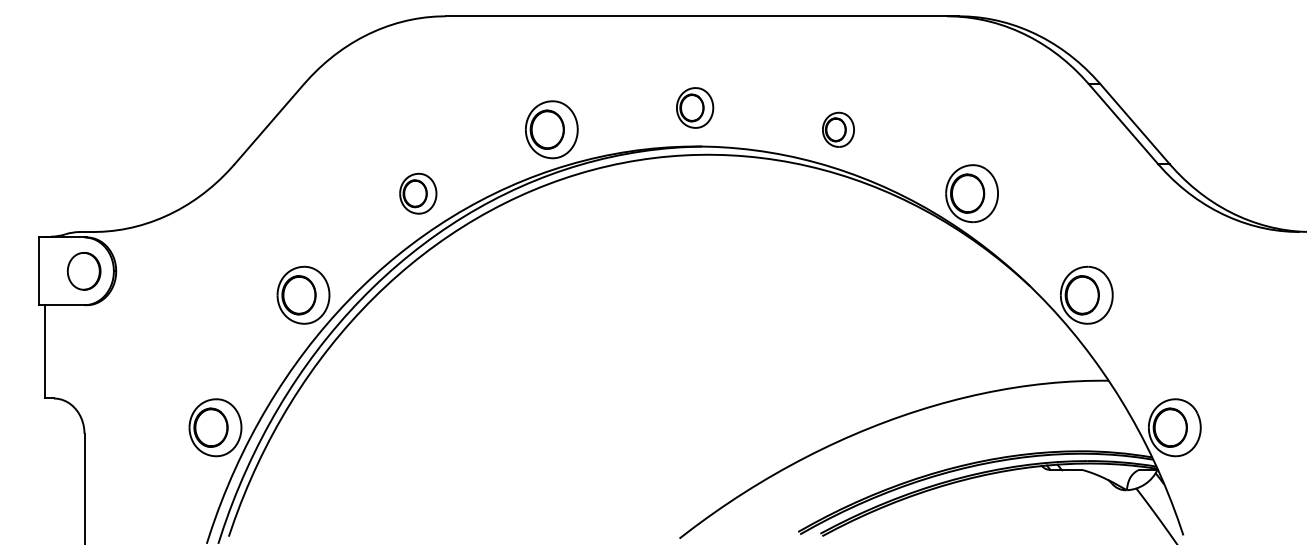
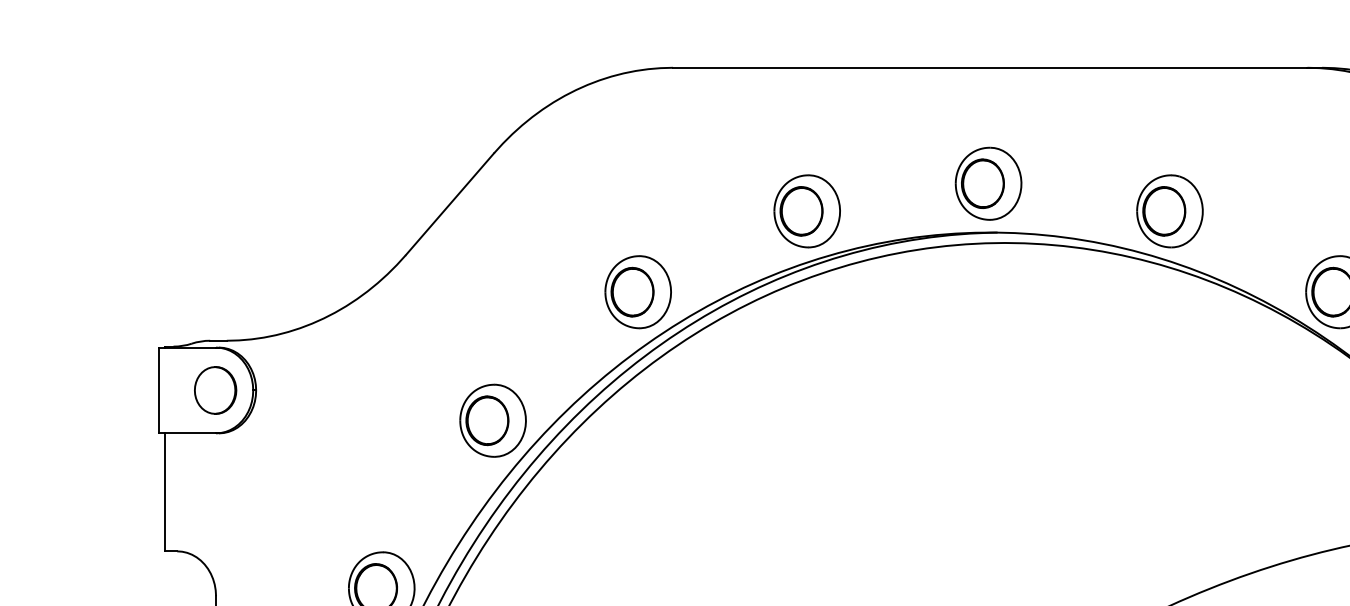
part: (694, 107) -> (987, 183), size x1.43
part: (838, 129) -> (1169, 211), size x1.67
part: (418, 193) -> (638, 291), size x1.43

